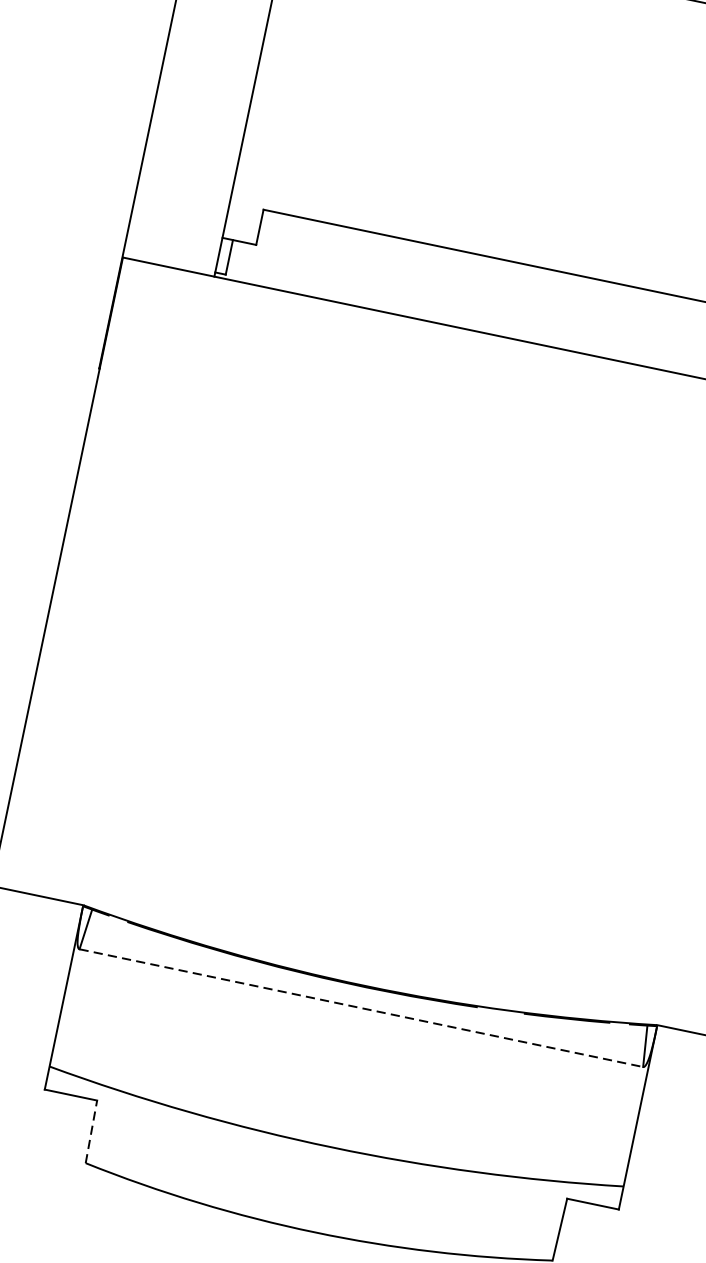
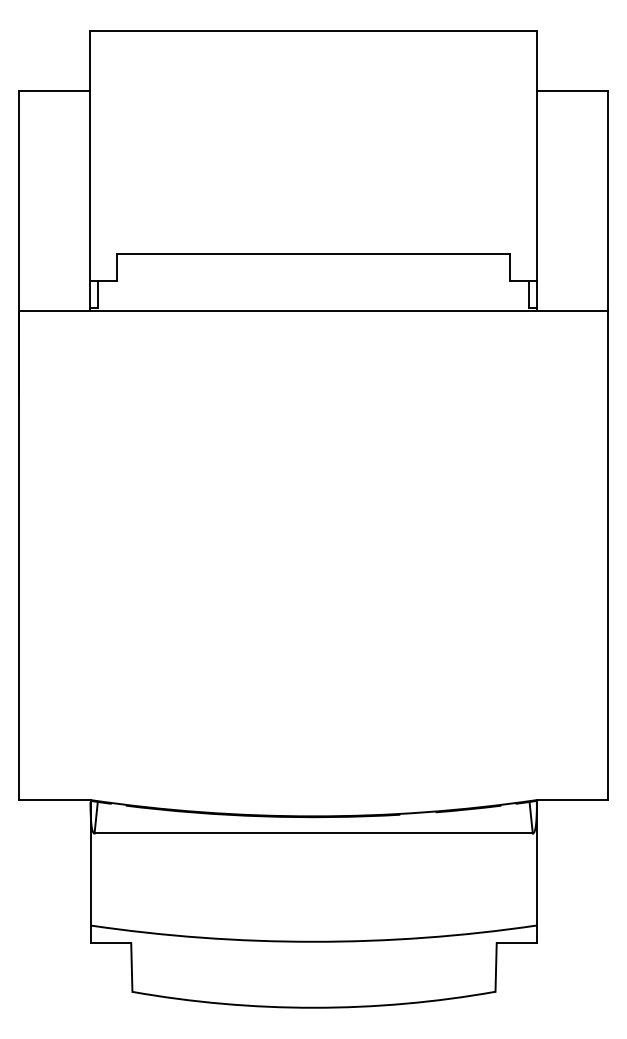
line: (362, 1008) -> (314, 833), dashed -> solid
line: (91, 1131) -> (131, 967), dashed -> solid

